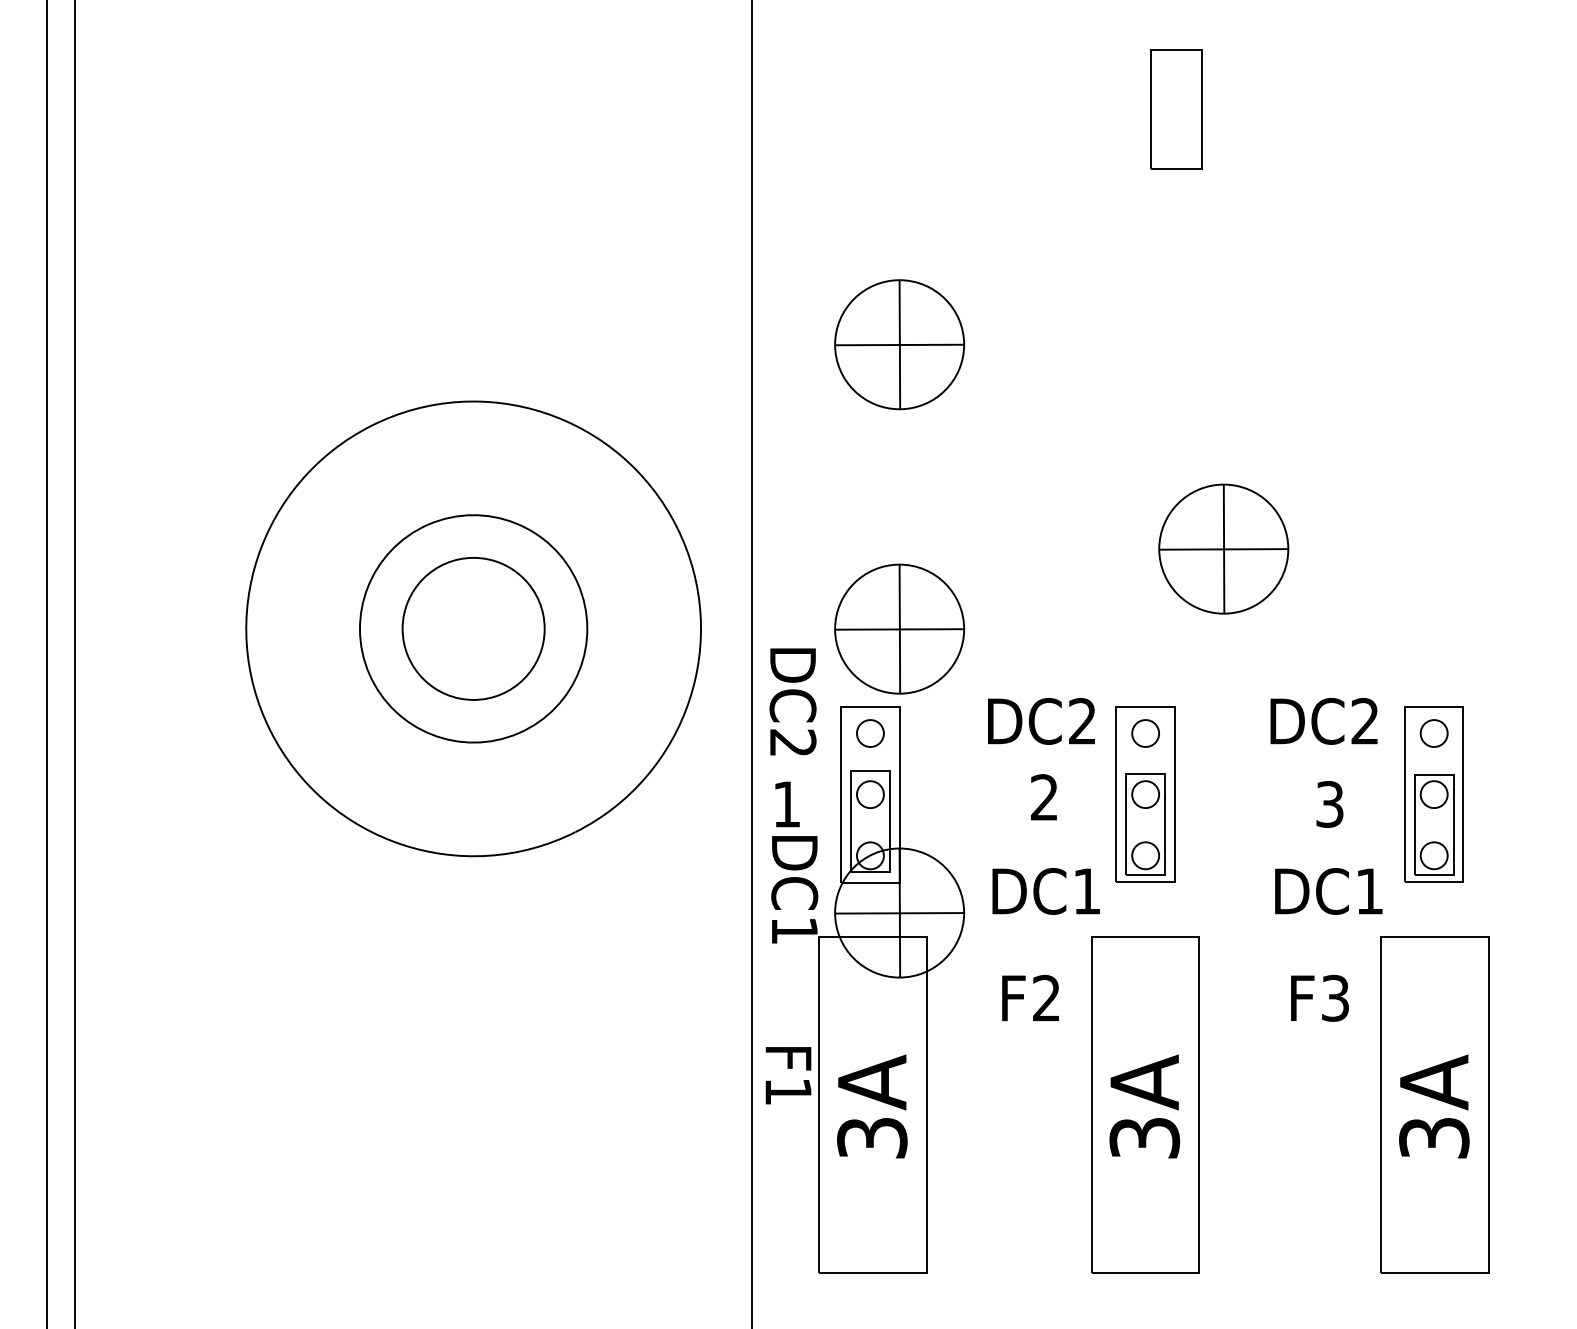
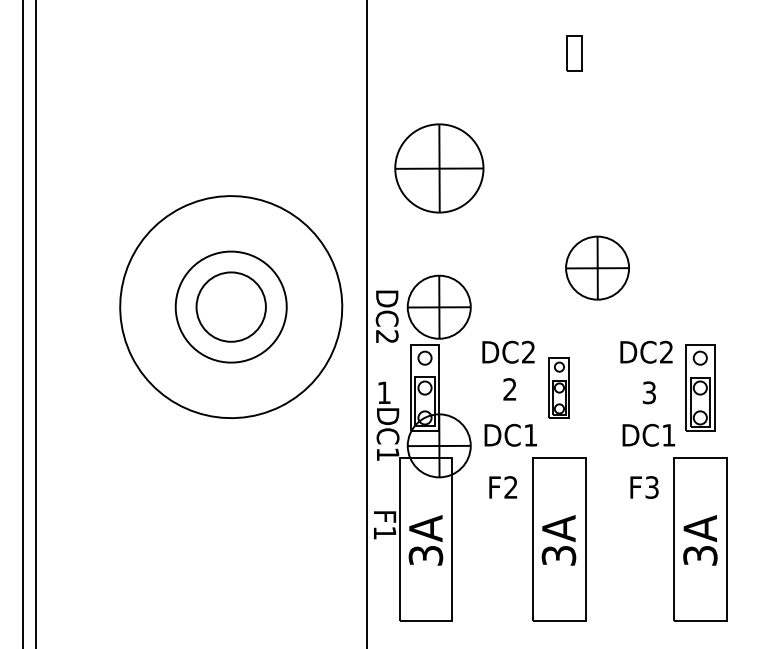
part: (1176, 109) -> (574, 53), size x0.6
part: (898, 343) -> (438, 167), size x1.4
text: (791, 701) -> (386, 316), moved
part: (1145, 793) -> (559, 387), size x0.7

